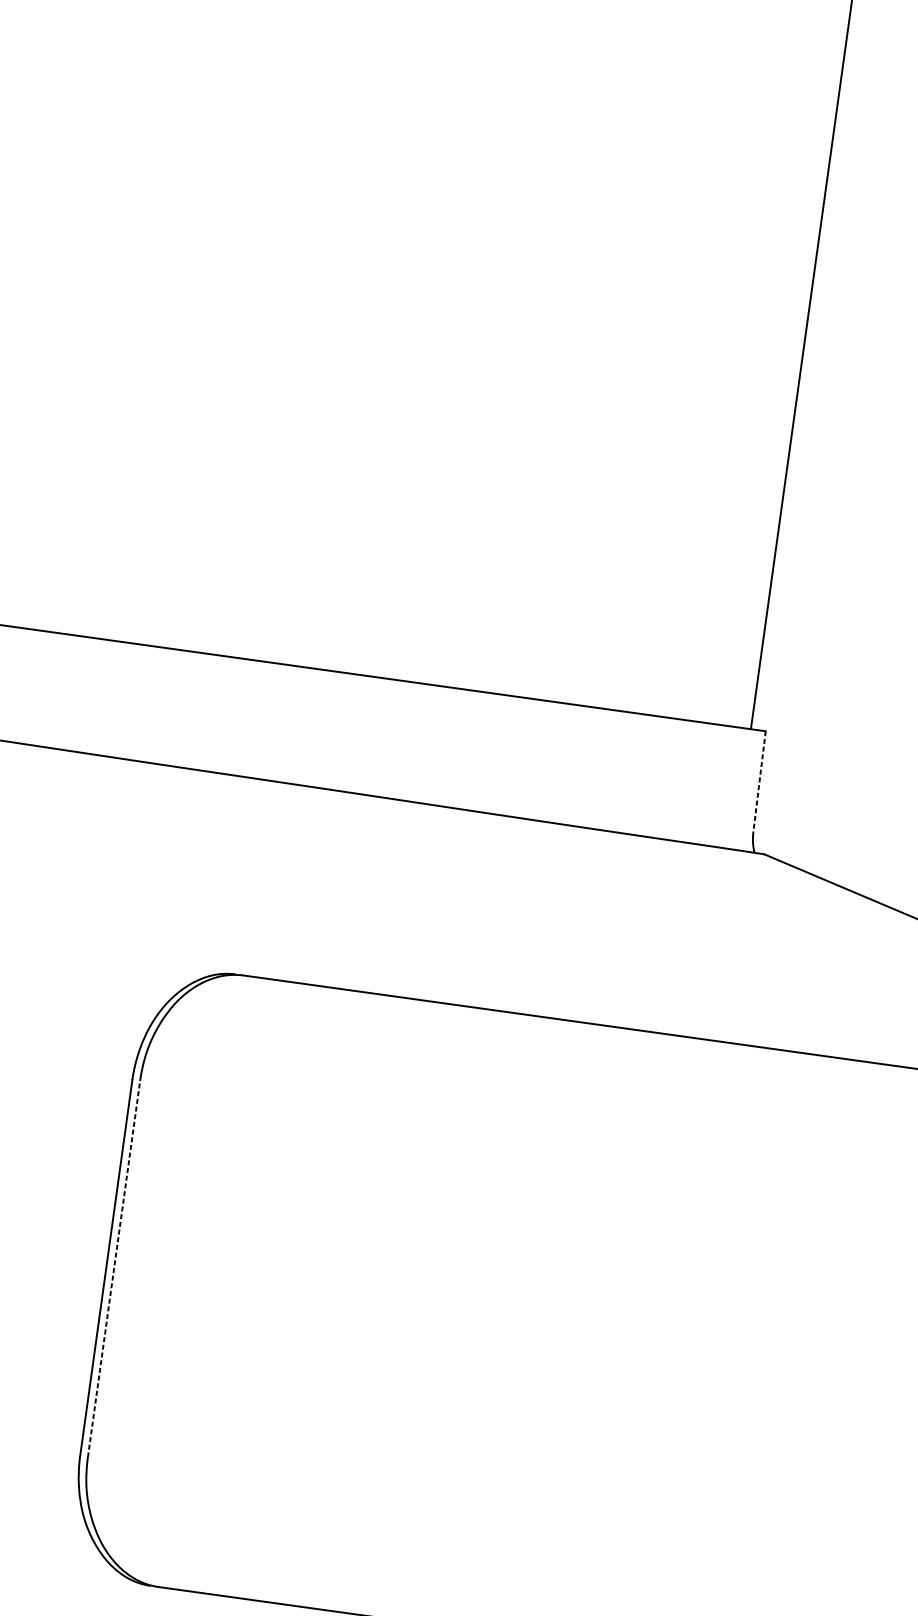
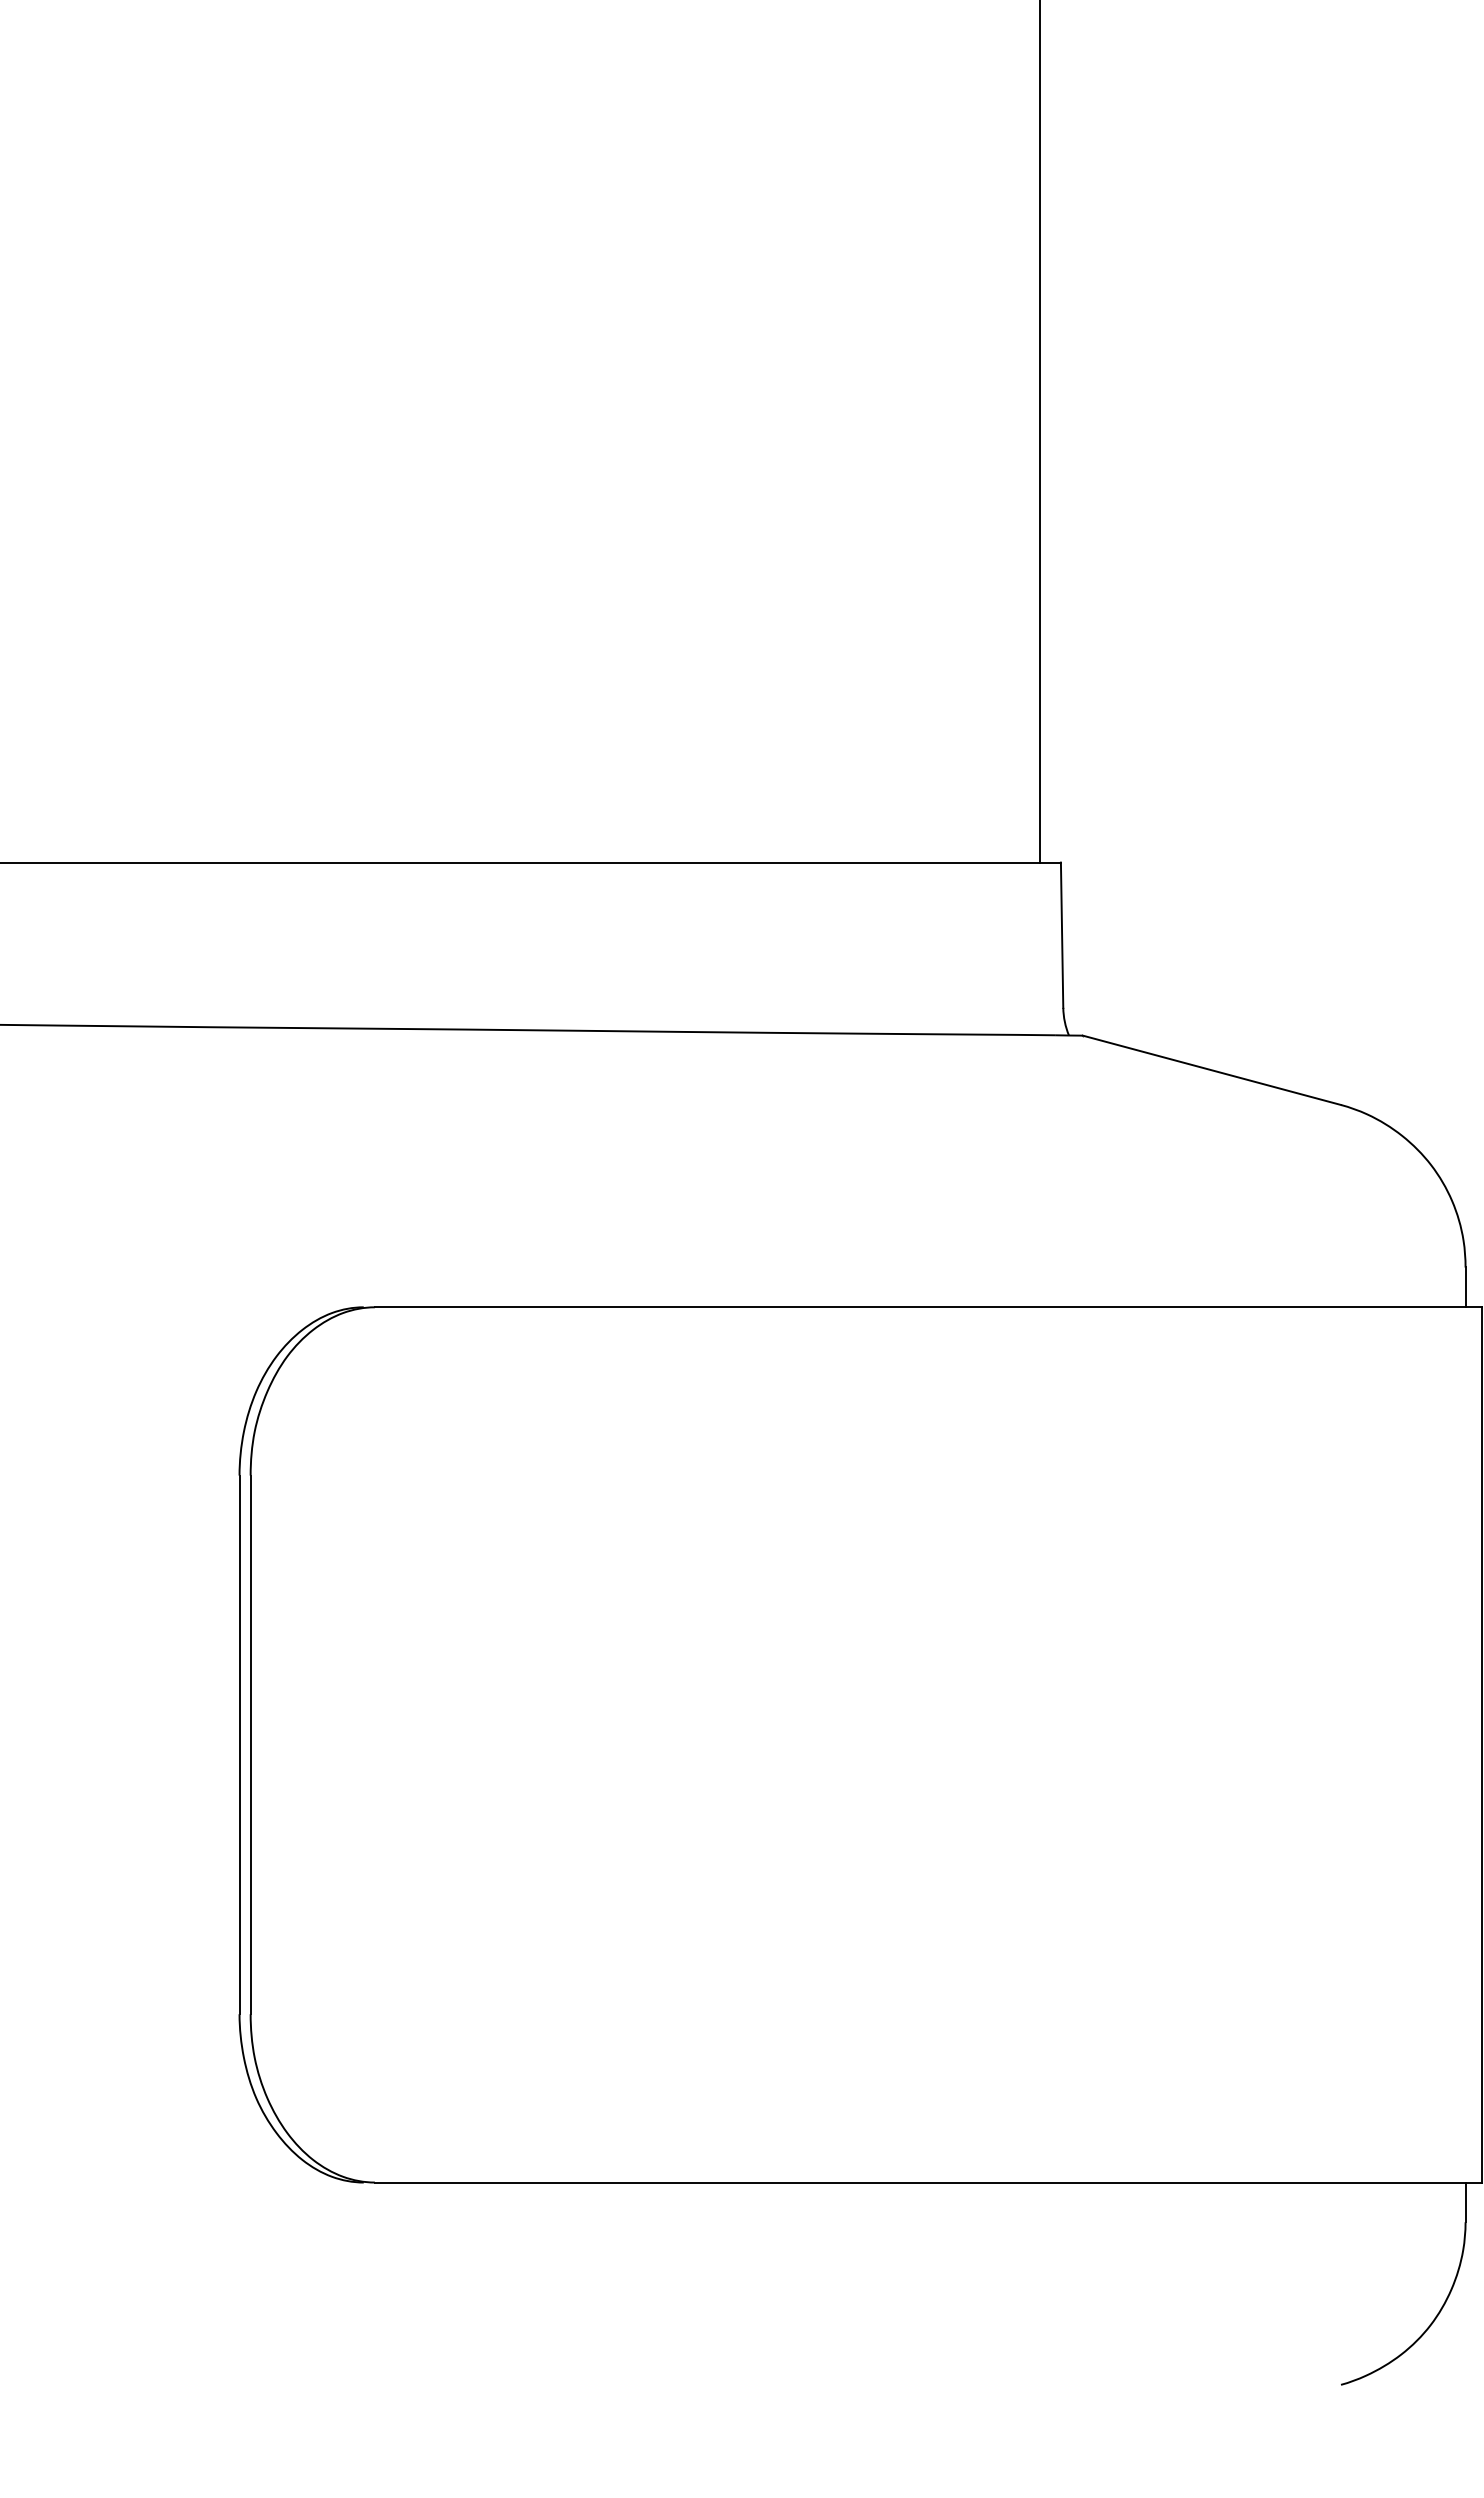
line: (759, 782) -> (1062, 935), dashed -> solid
line: (113, 1268) -> (250, 1744), dashed -> solid

